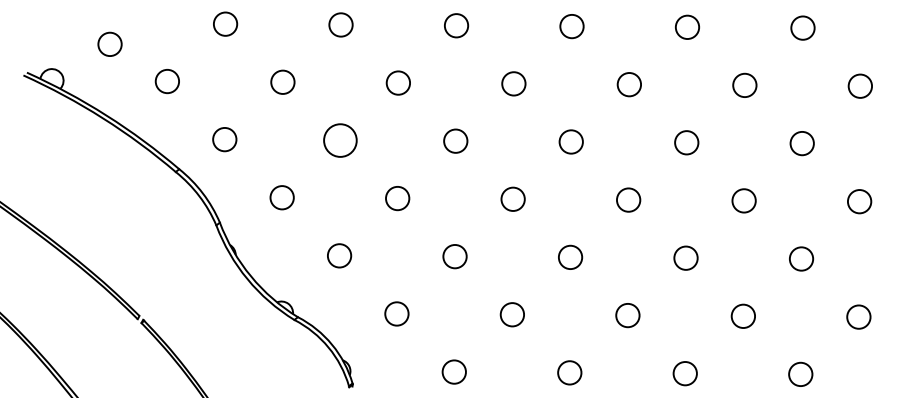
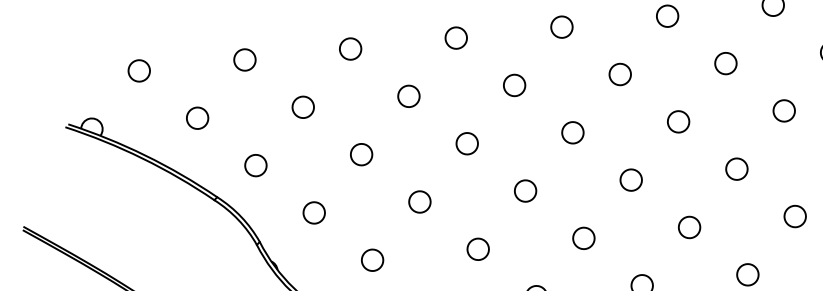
circle: (109, 43) -> (138, 70), moved
circle: (339, 139) -> (360, 153), size x0.71

